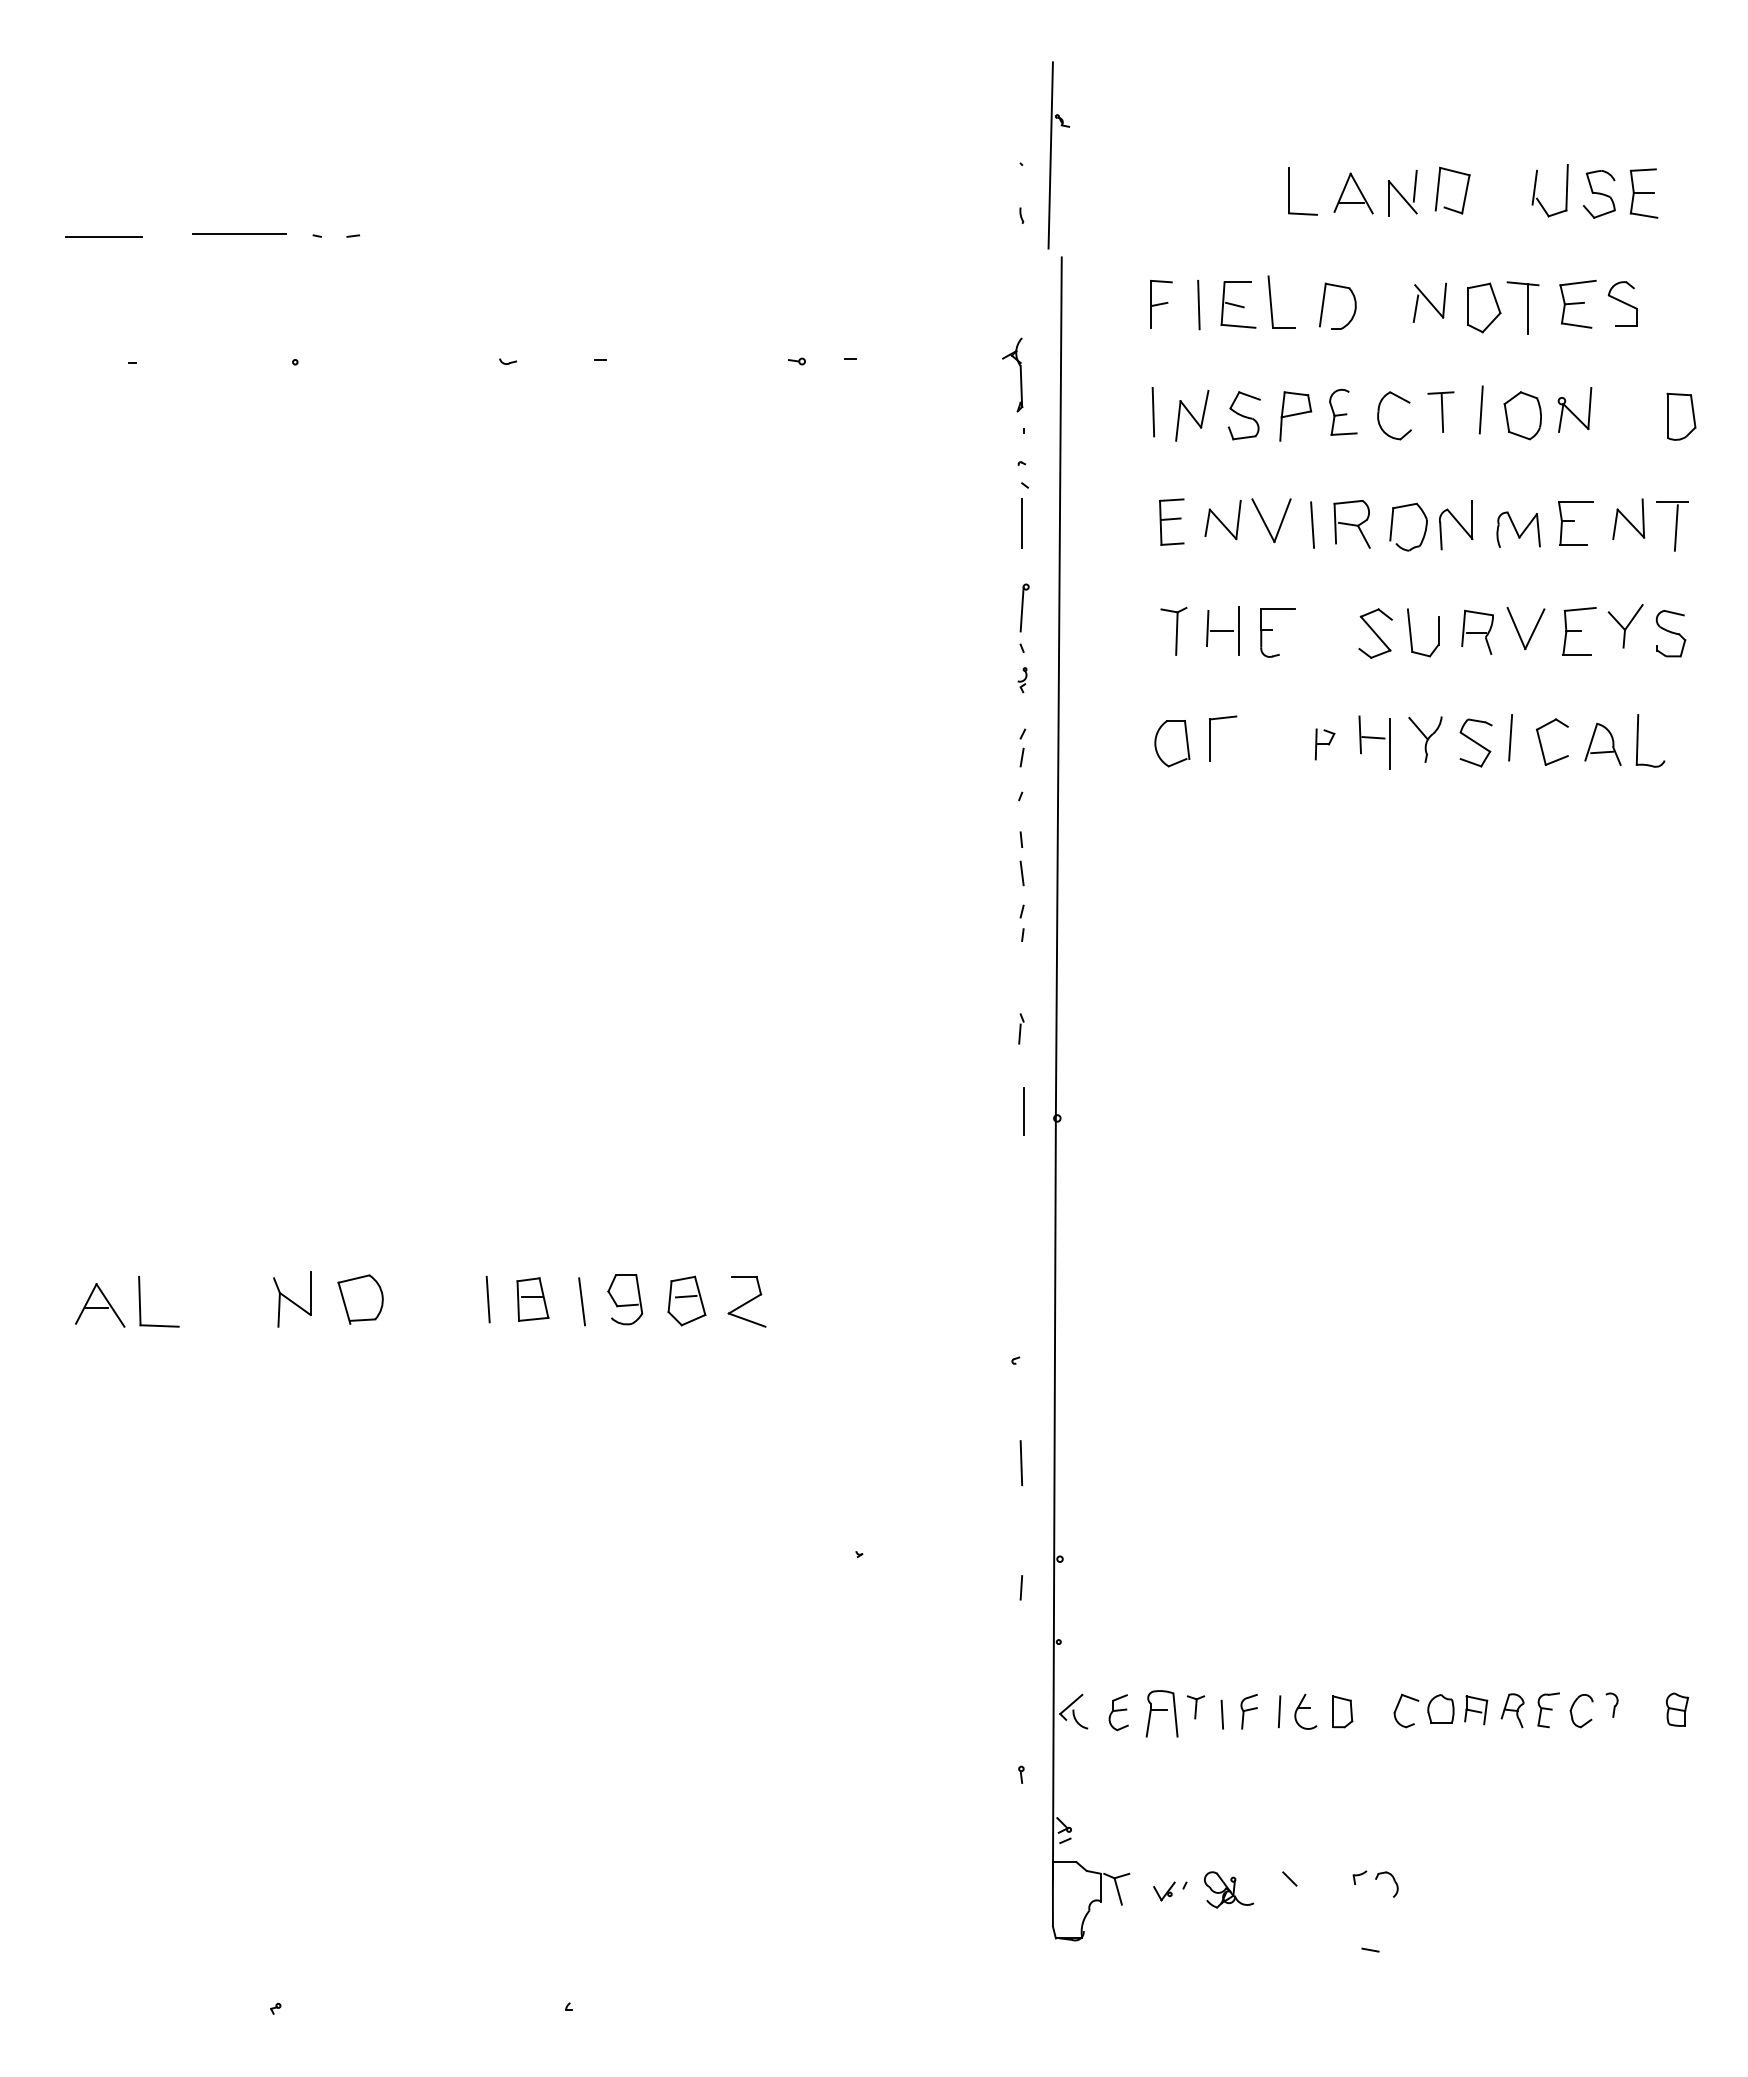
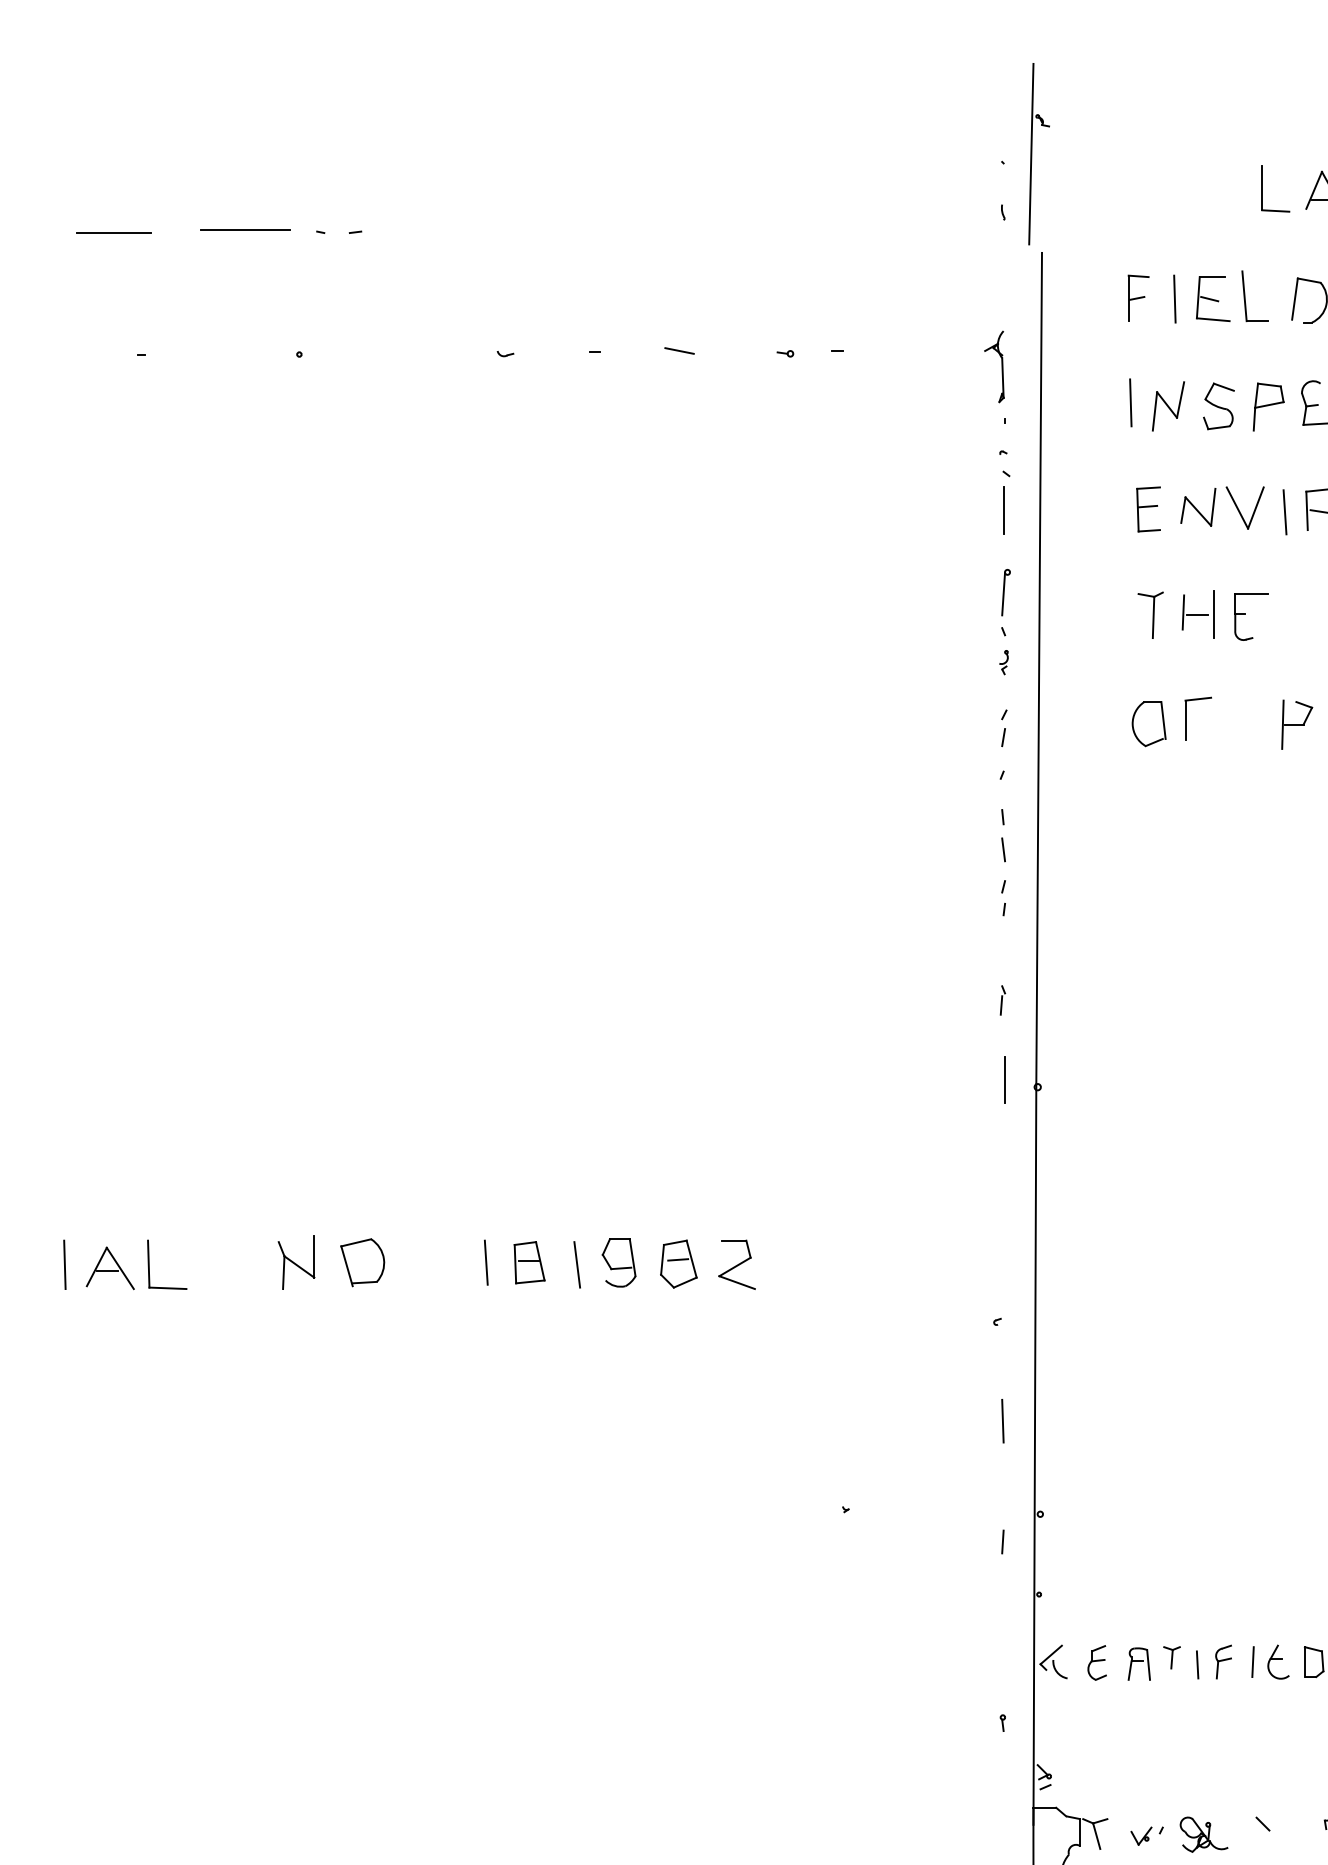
line: (687, 358) -> (679, 350), added
part: (1324, 744) -> (1296, 724), size x1.67
line: (53, 1301) -> (65, 1264), added
part: (1162, 1713) -> (1139, 1663), size x0.71

